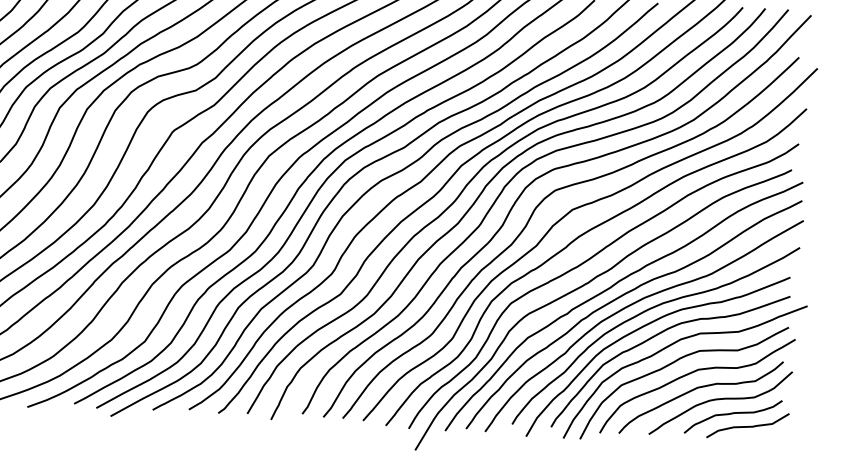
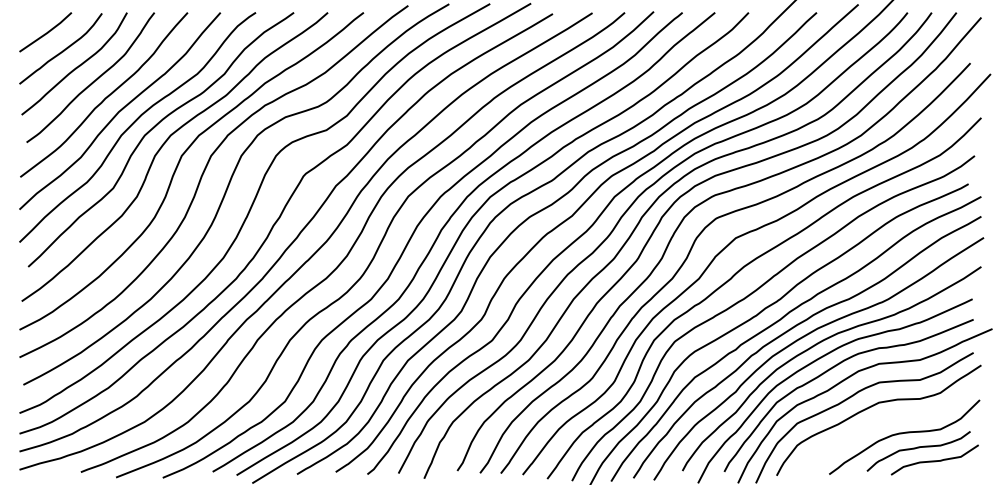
curve: (700, 388) -> (882, 422), removed

